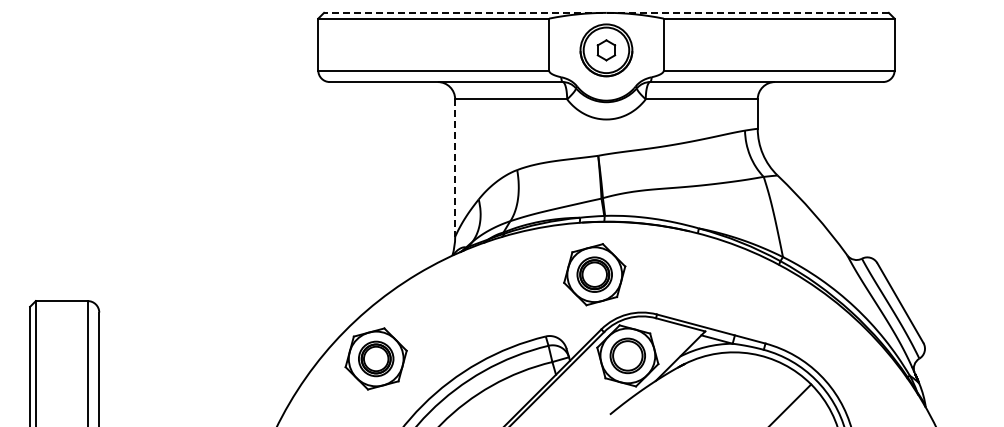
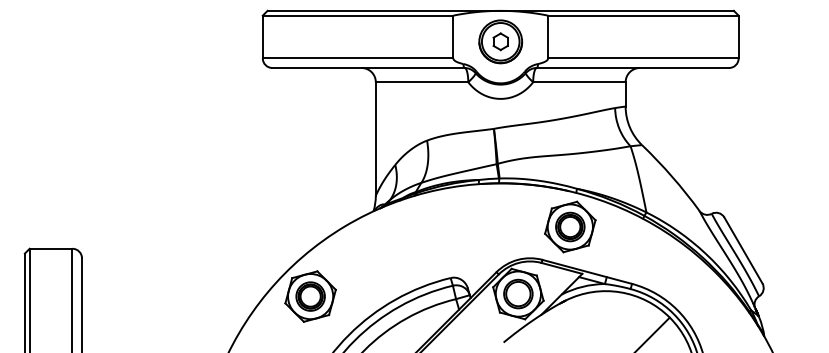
line: (605, 12) -> (499, 10), dashed -> solid
line: (455, 168) -> (376, 139), dashed -> solid
part: (594, 274) -> (570, 226), moved

